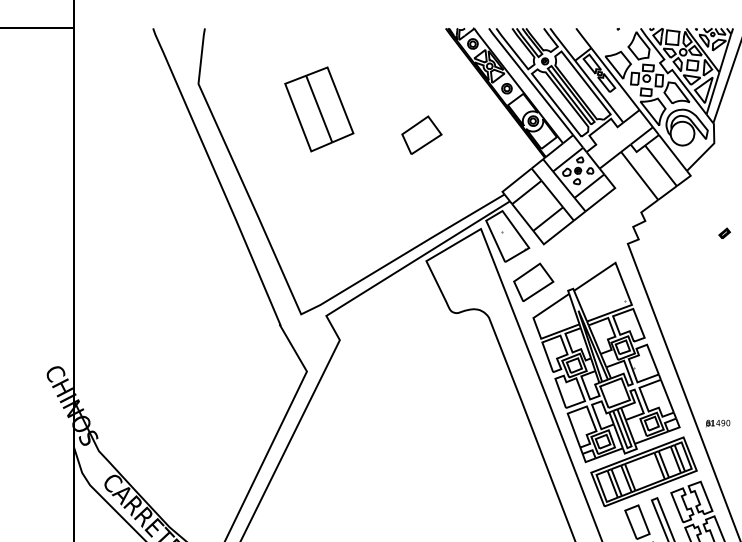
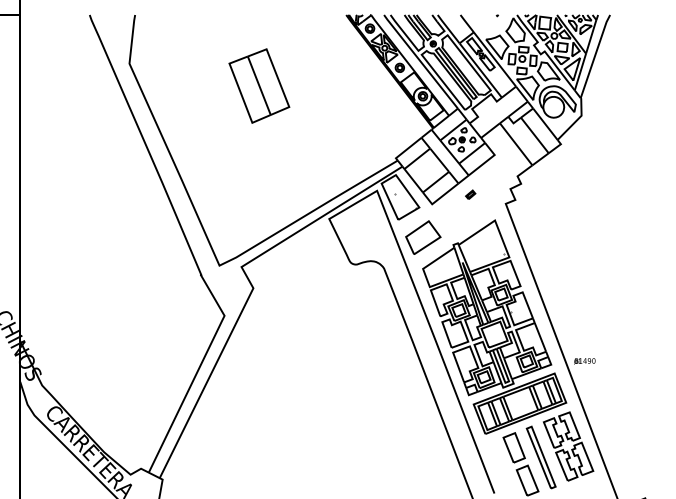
part: (319, 108) -> (259, 85), moved
part: (422, 135) -> (325, 108), removed
part: (724, 233) -> (470, 194), moved

